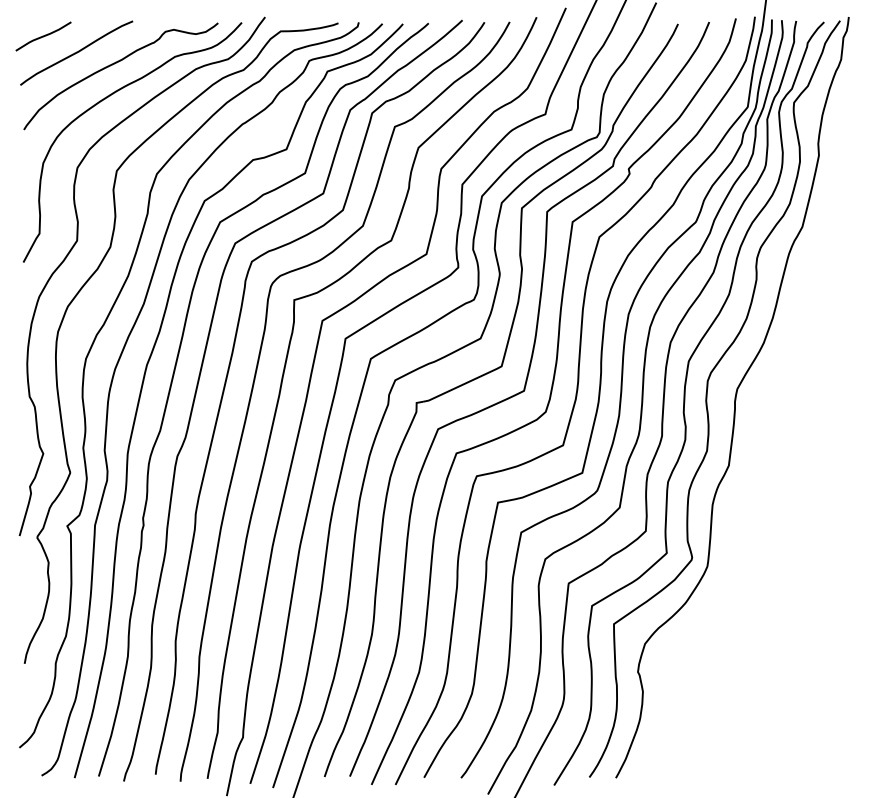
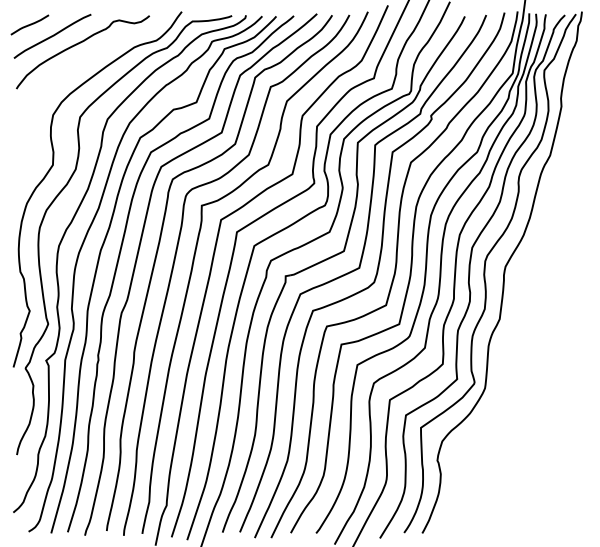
curve: (108, 98) -> (74, 67), removed

